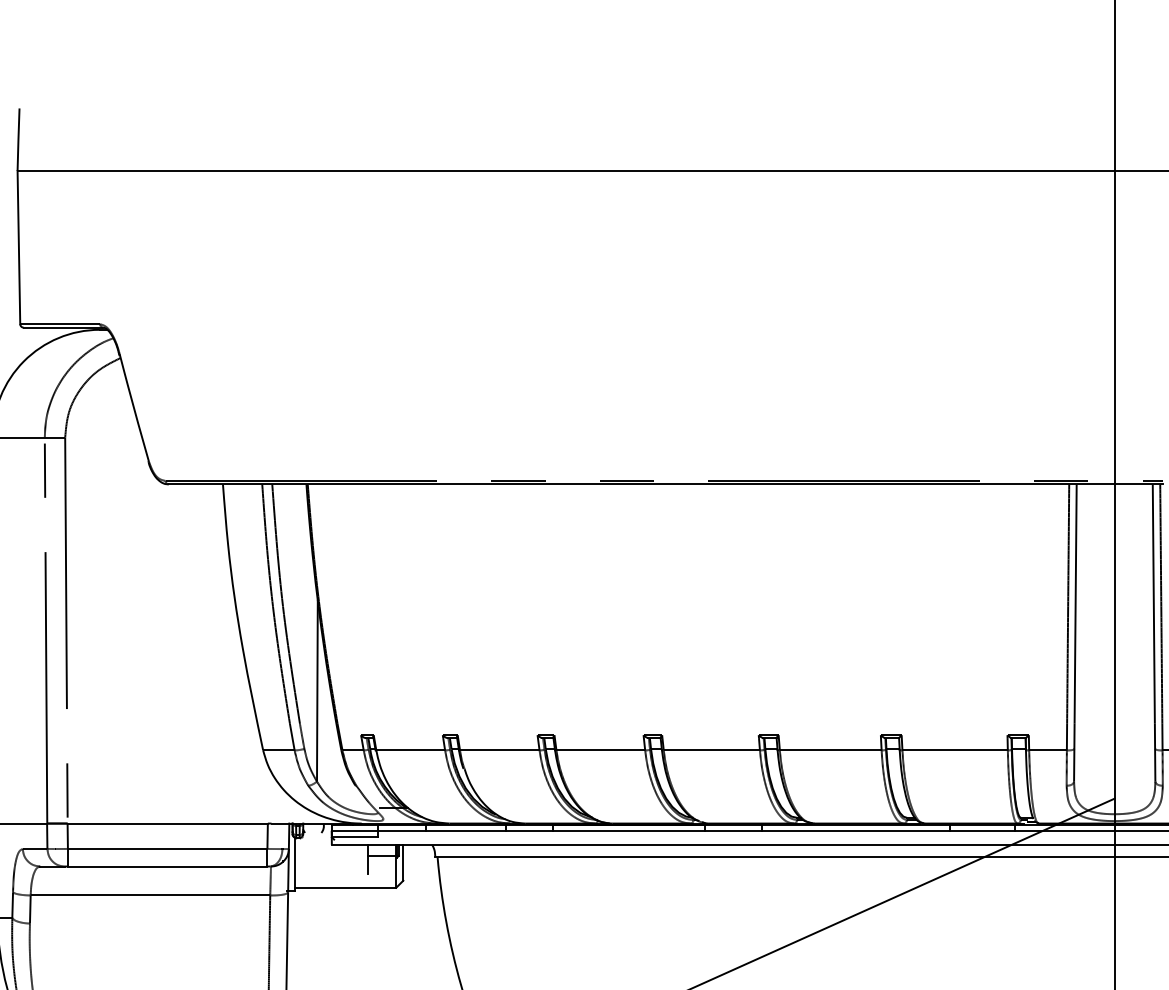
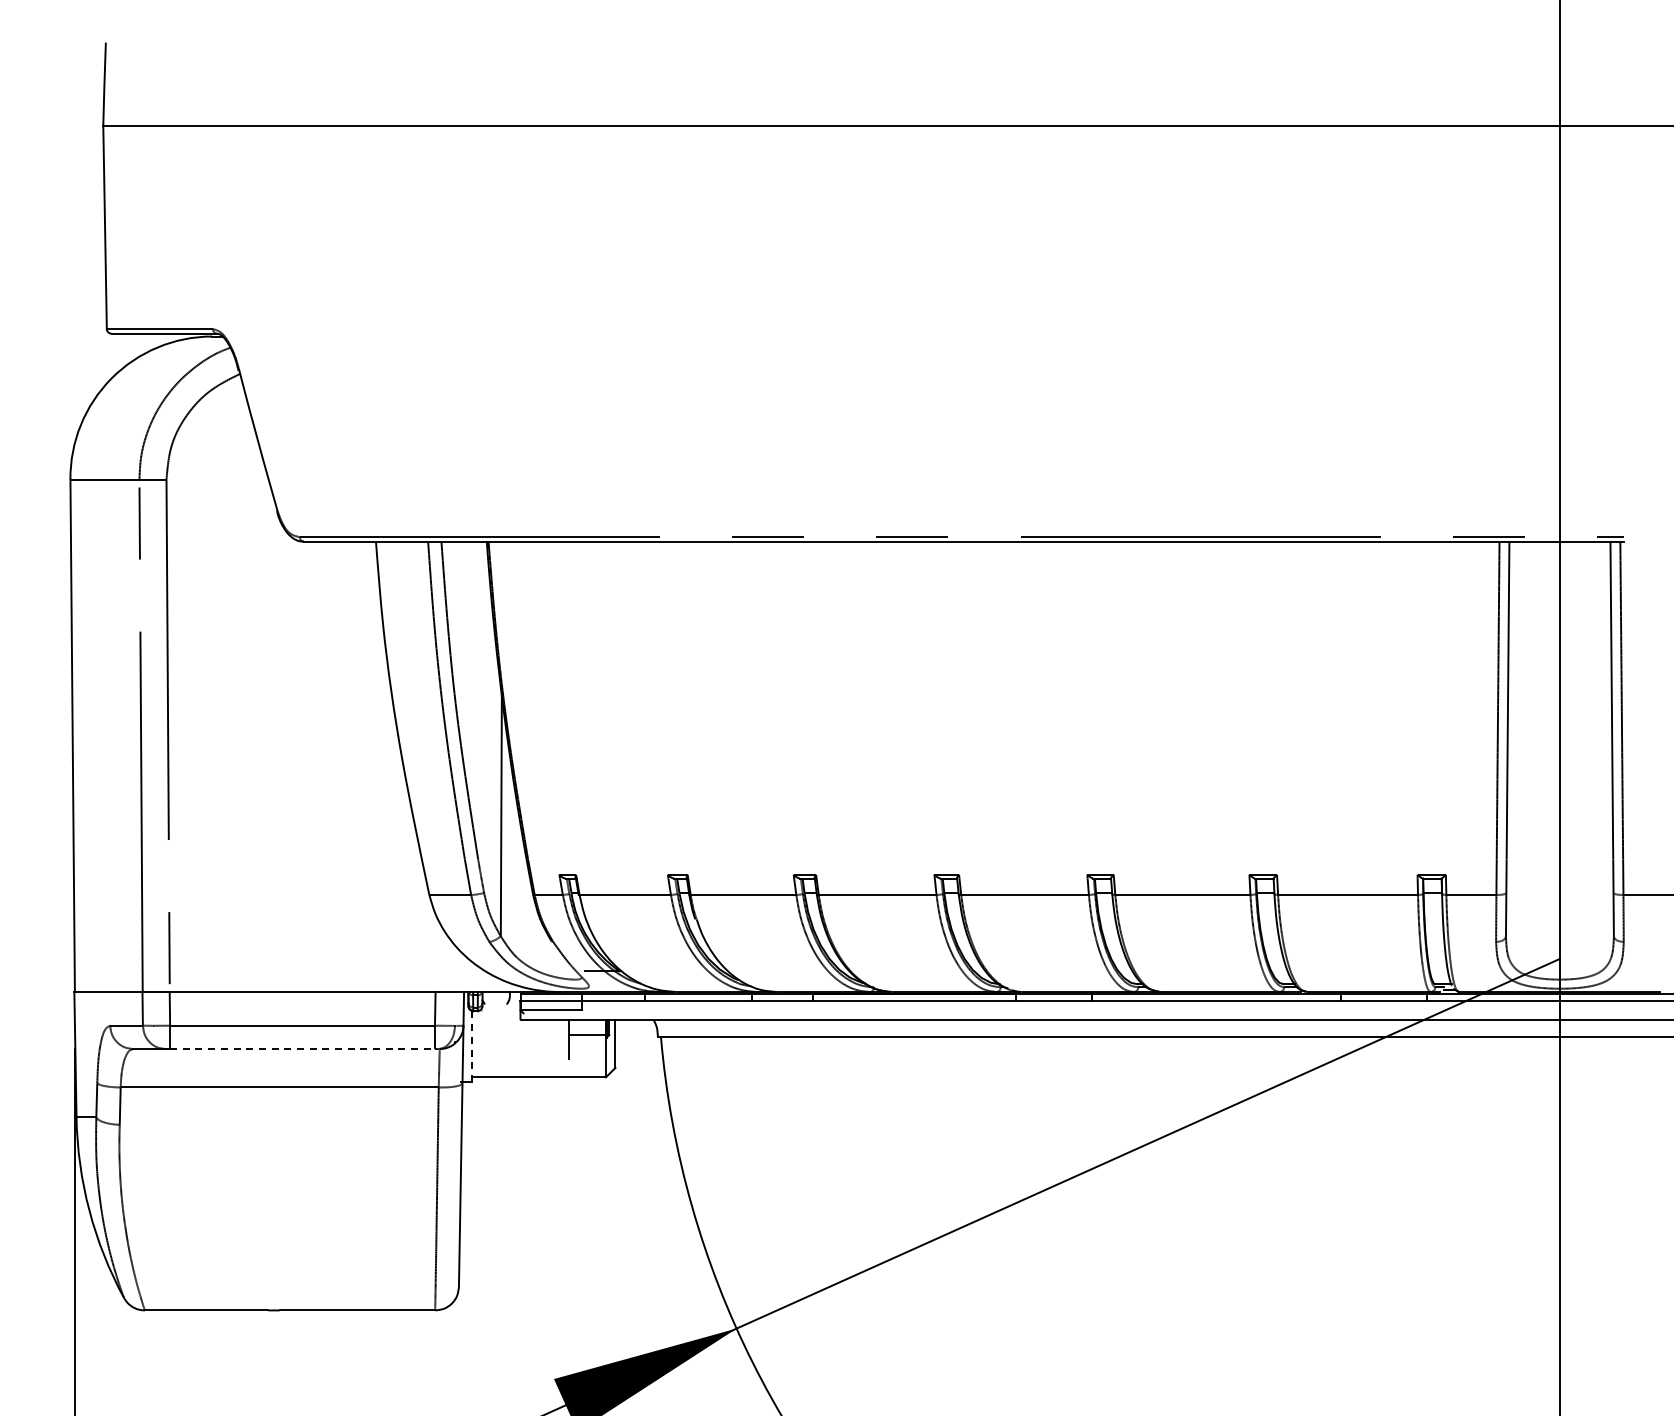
line: (295, 864) -> (472, 1046), solid -> dashed
line: (168, 866) -> (303, 1049), solid -> dashed

